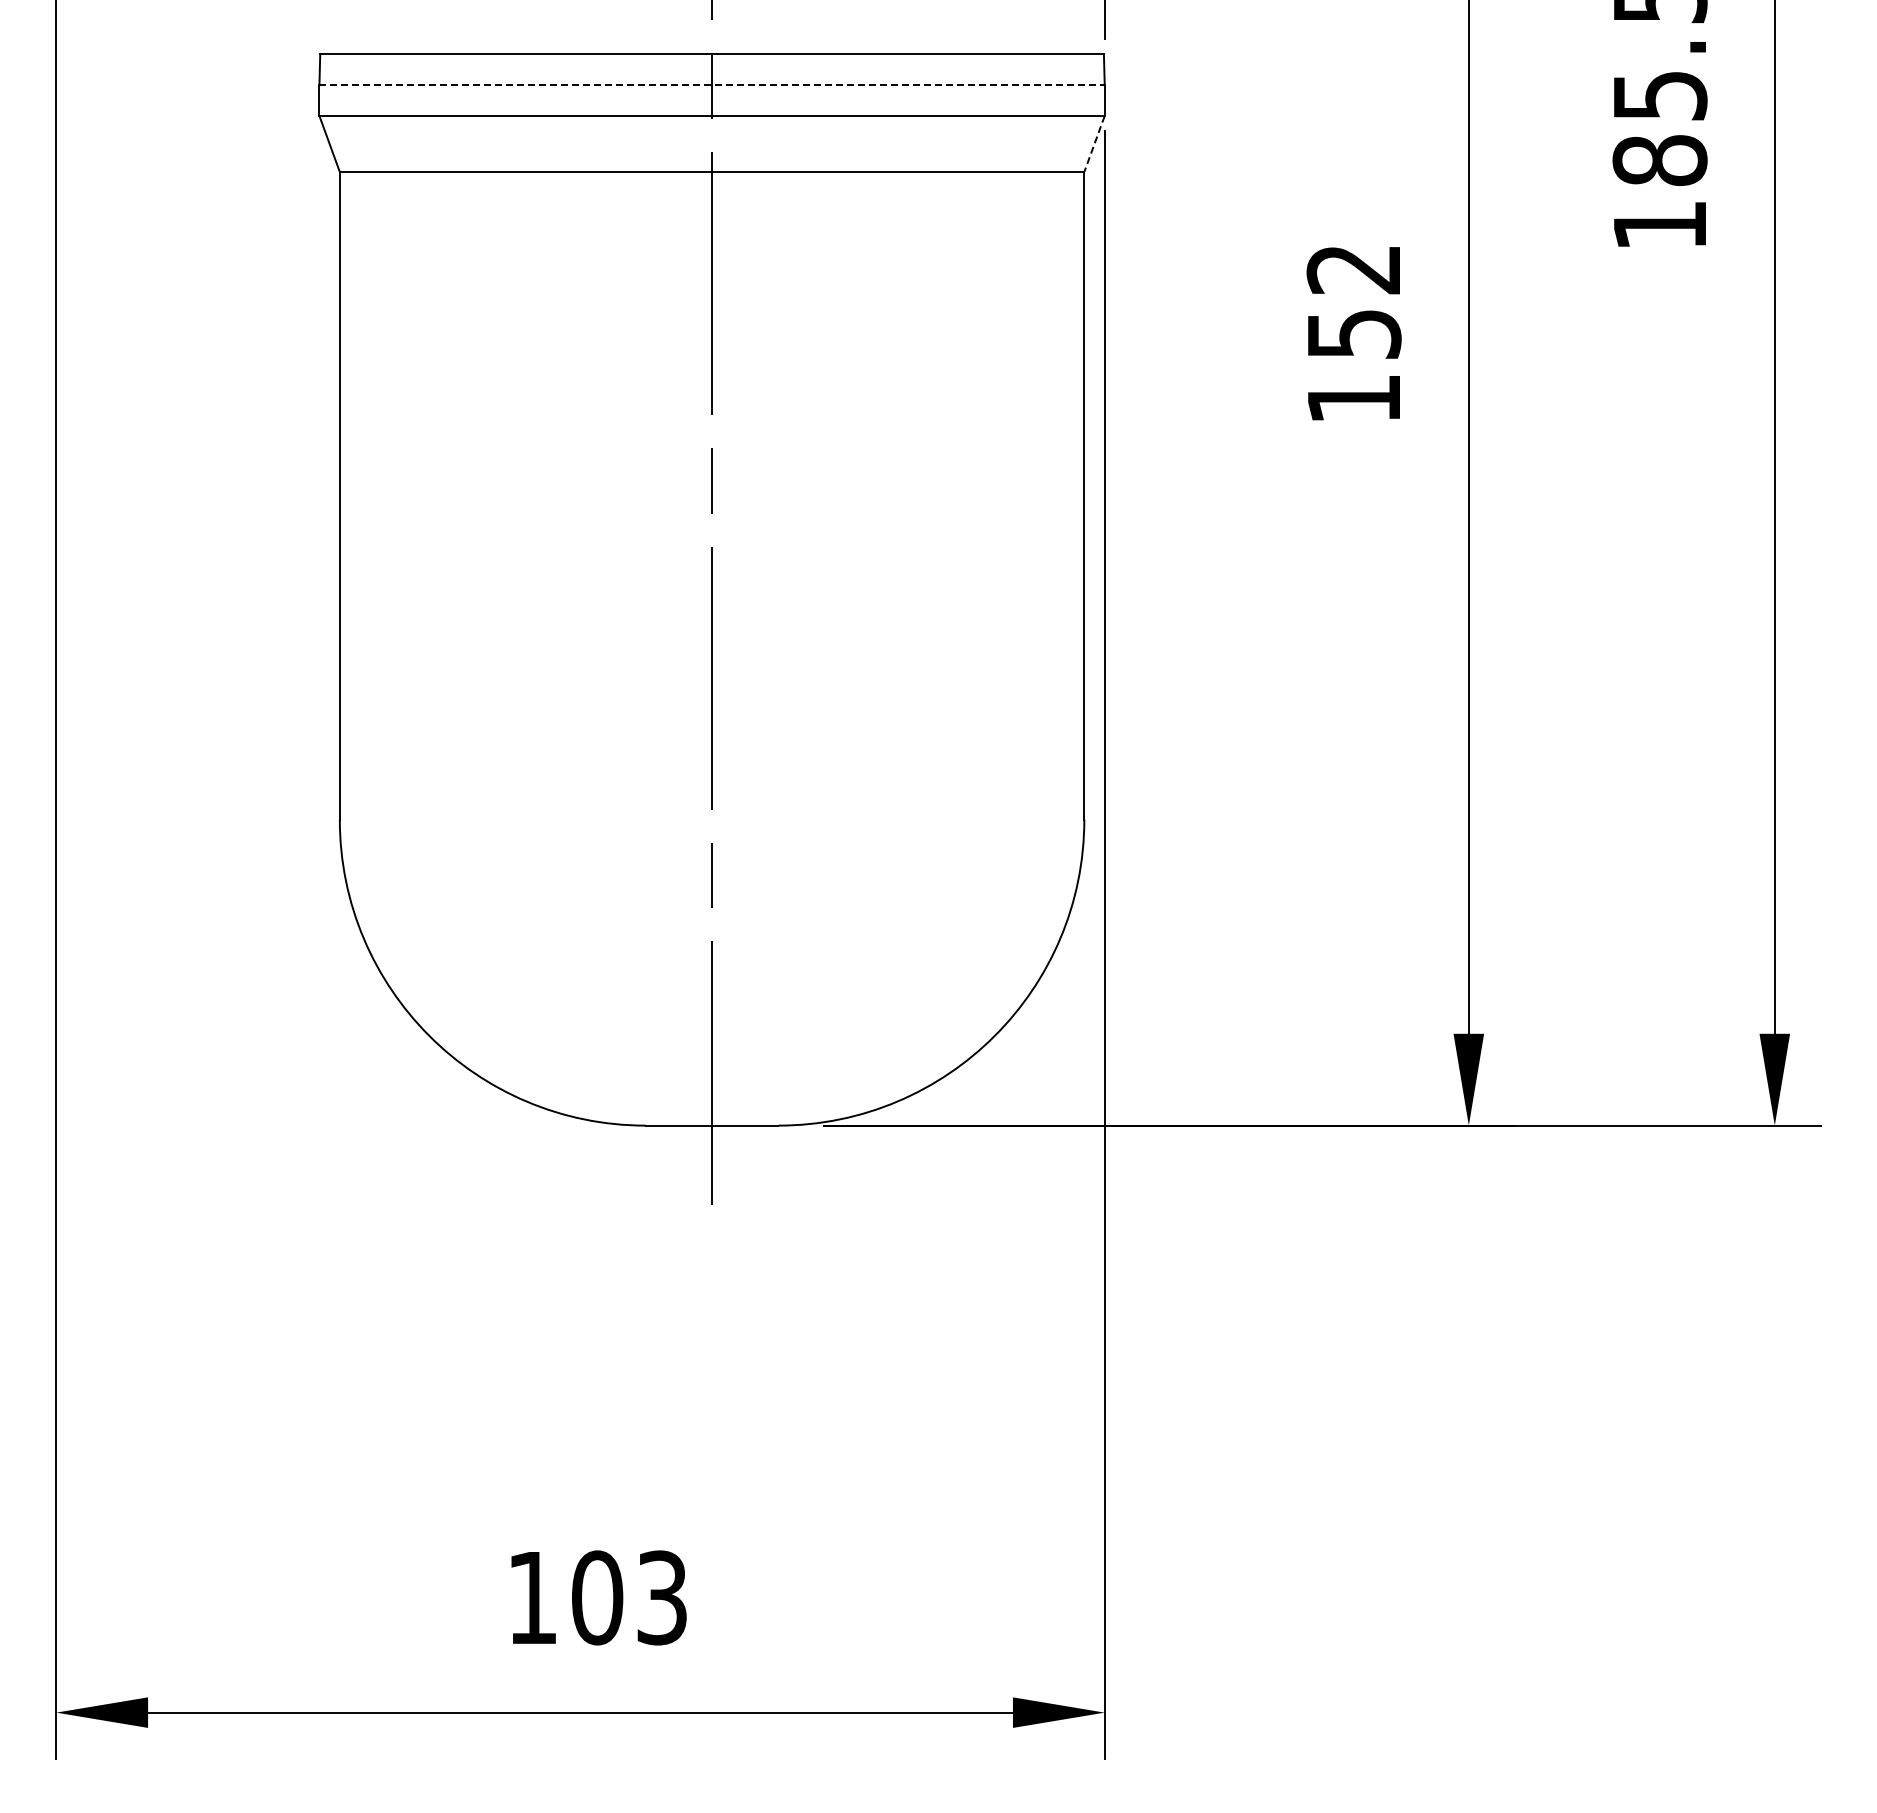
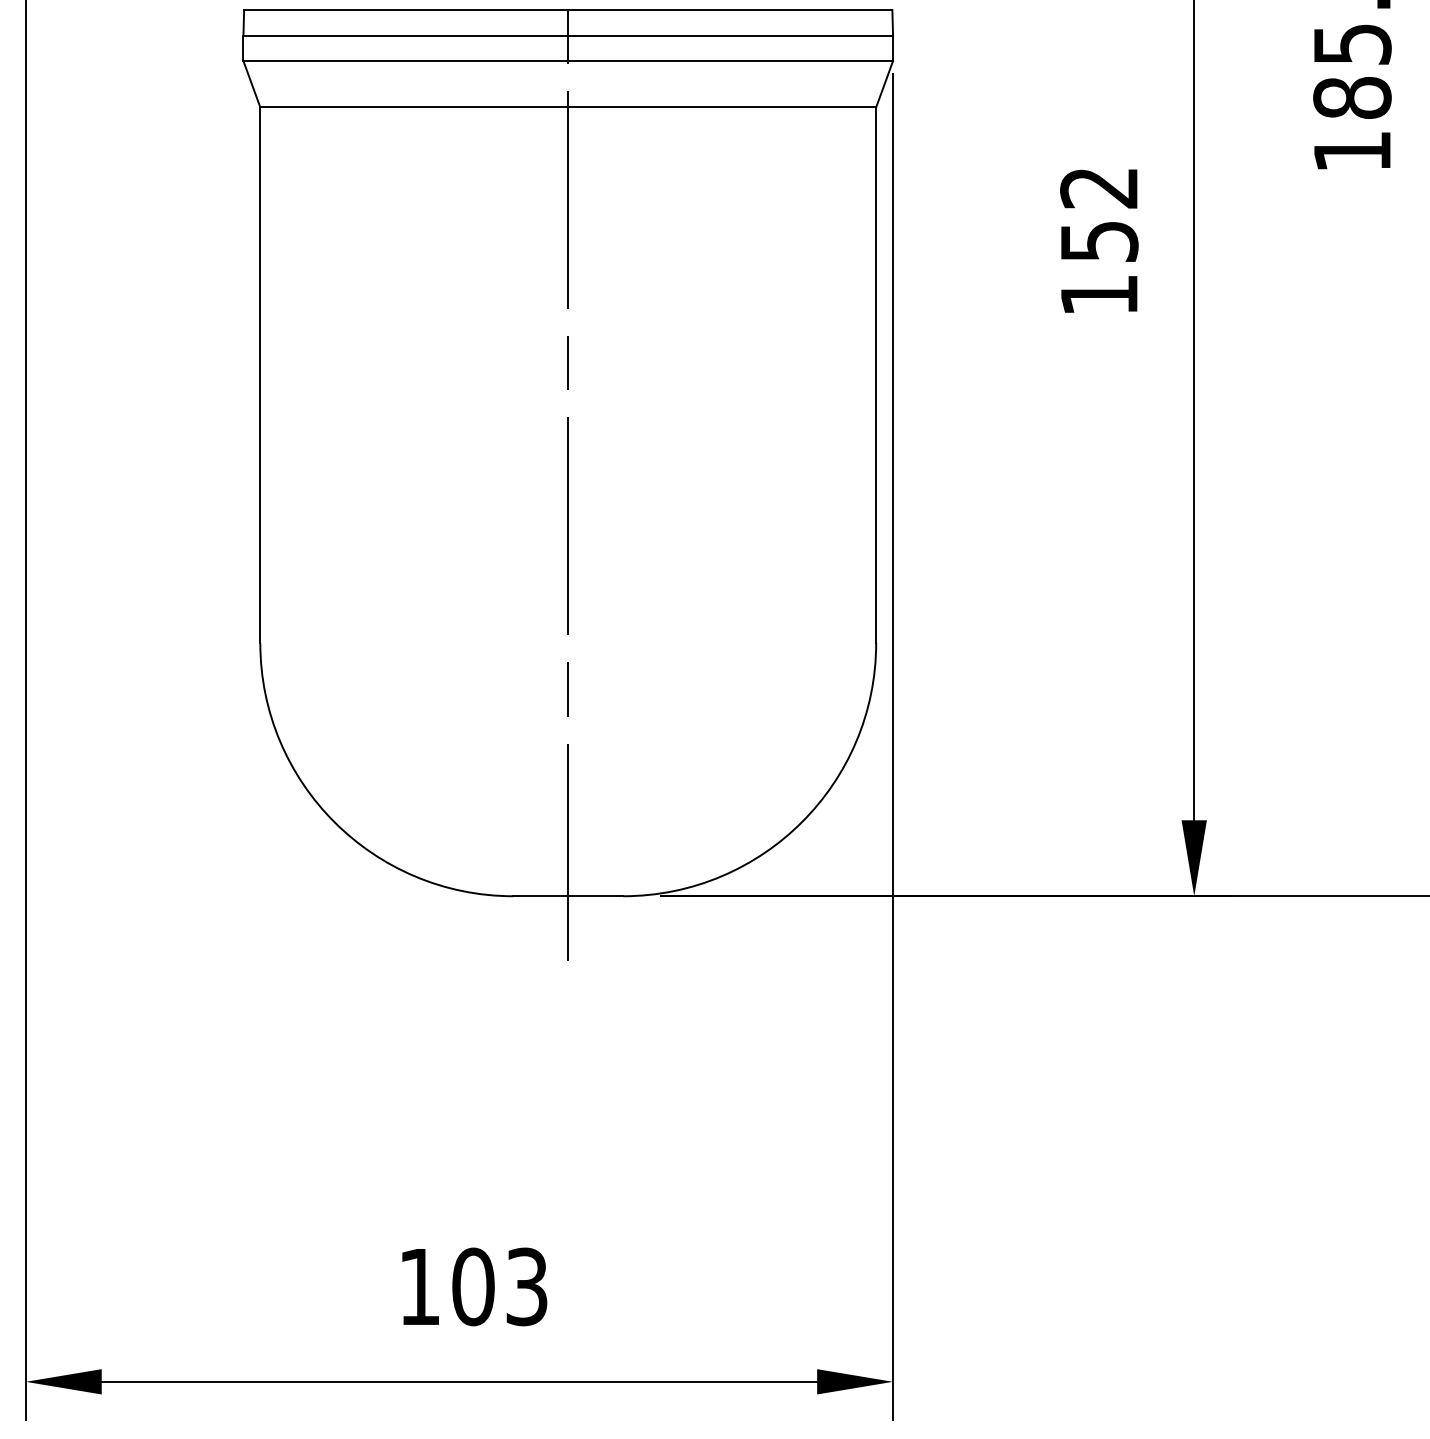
line: (712, 85) -> (568, 35), dashed -> solid
line: (1094, 143) -> (884, 83), dashed -> solid

